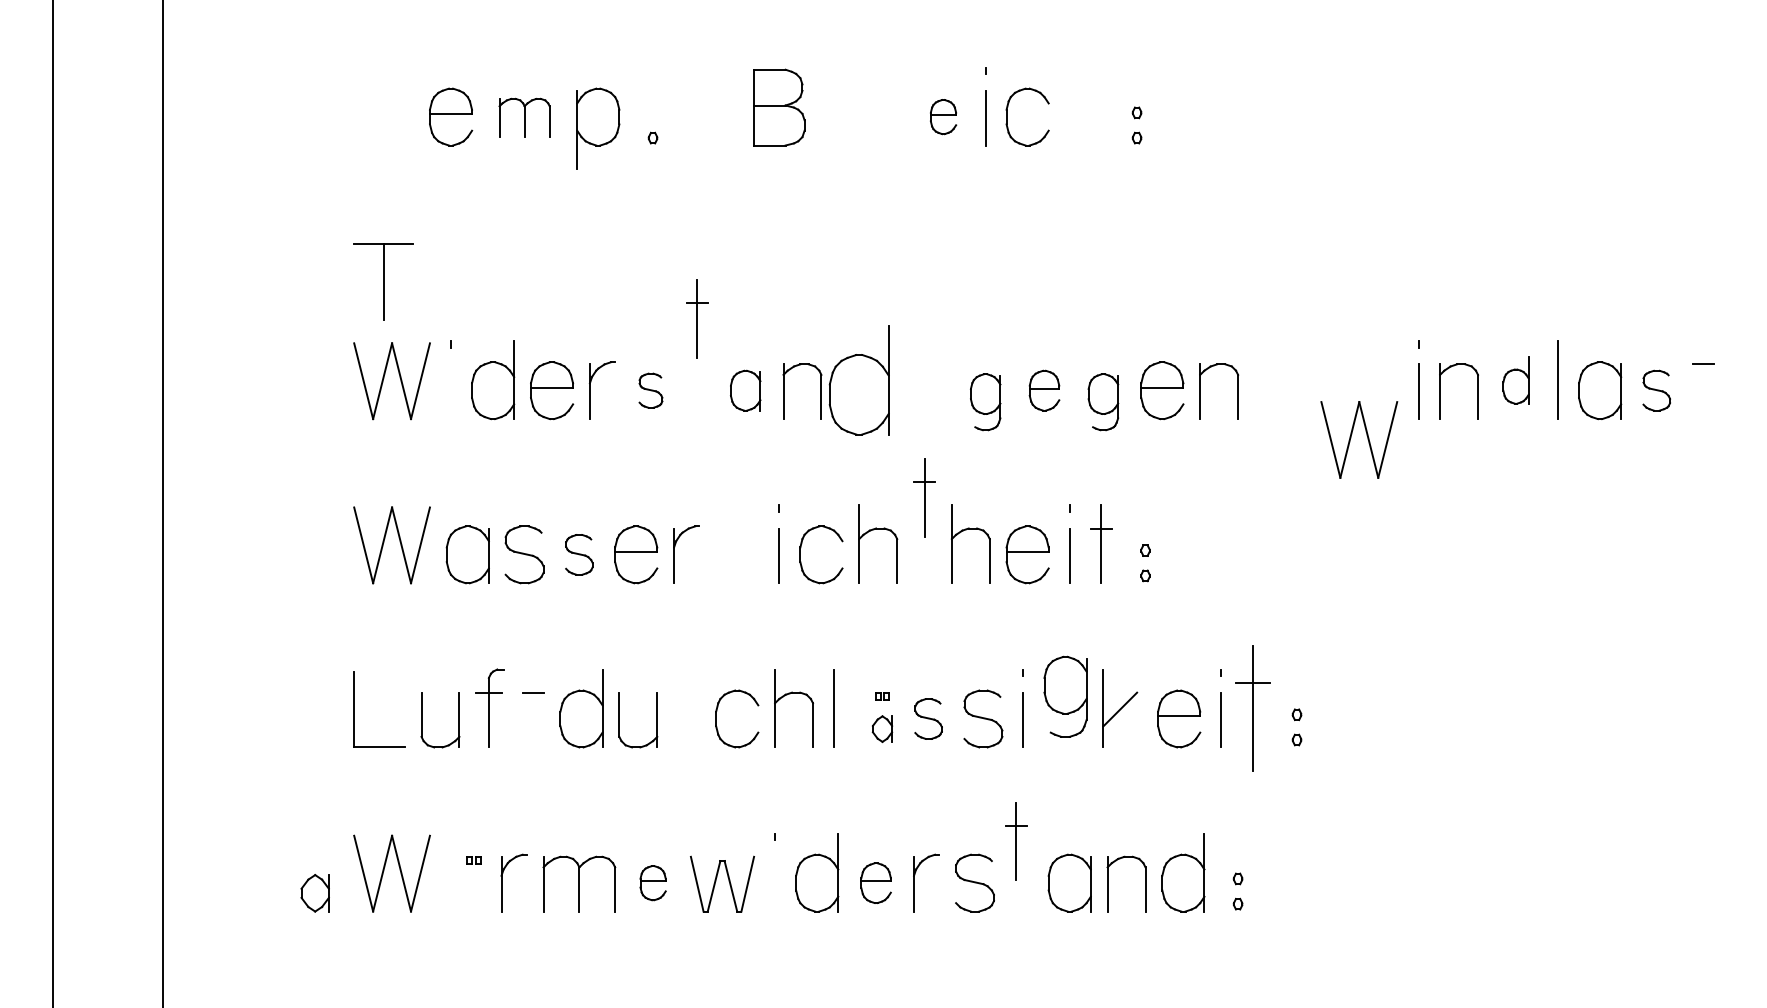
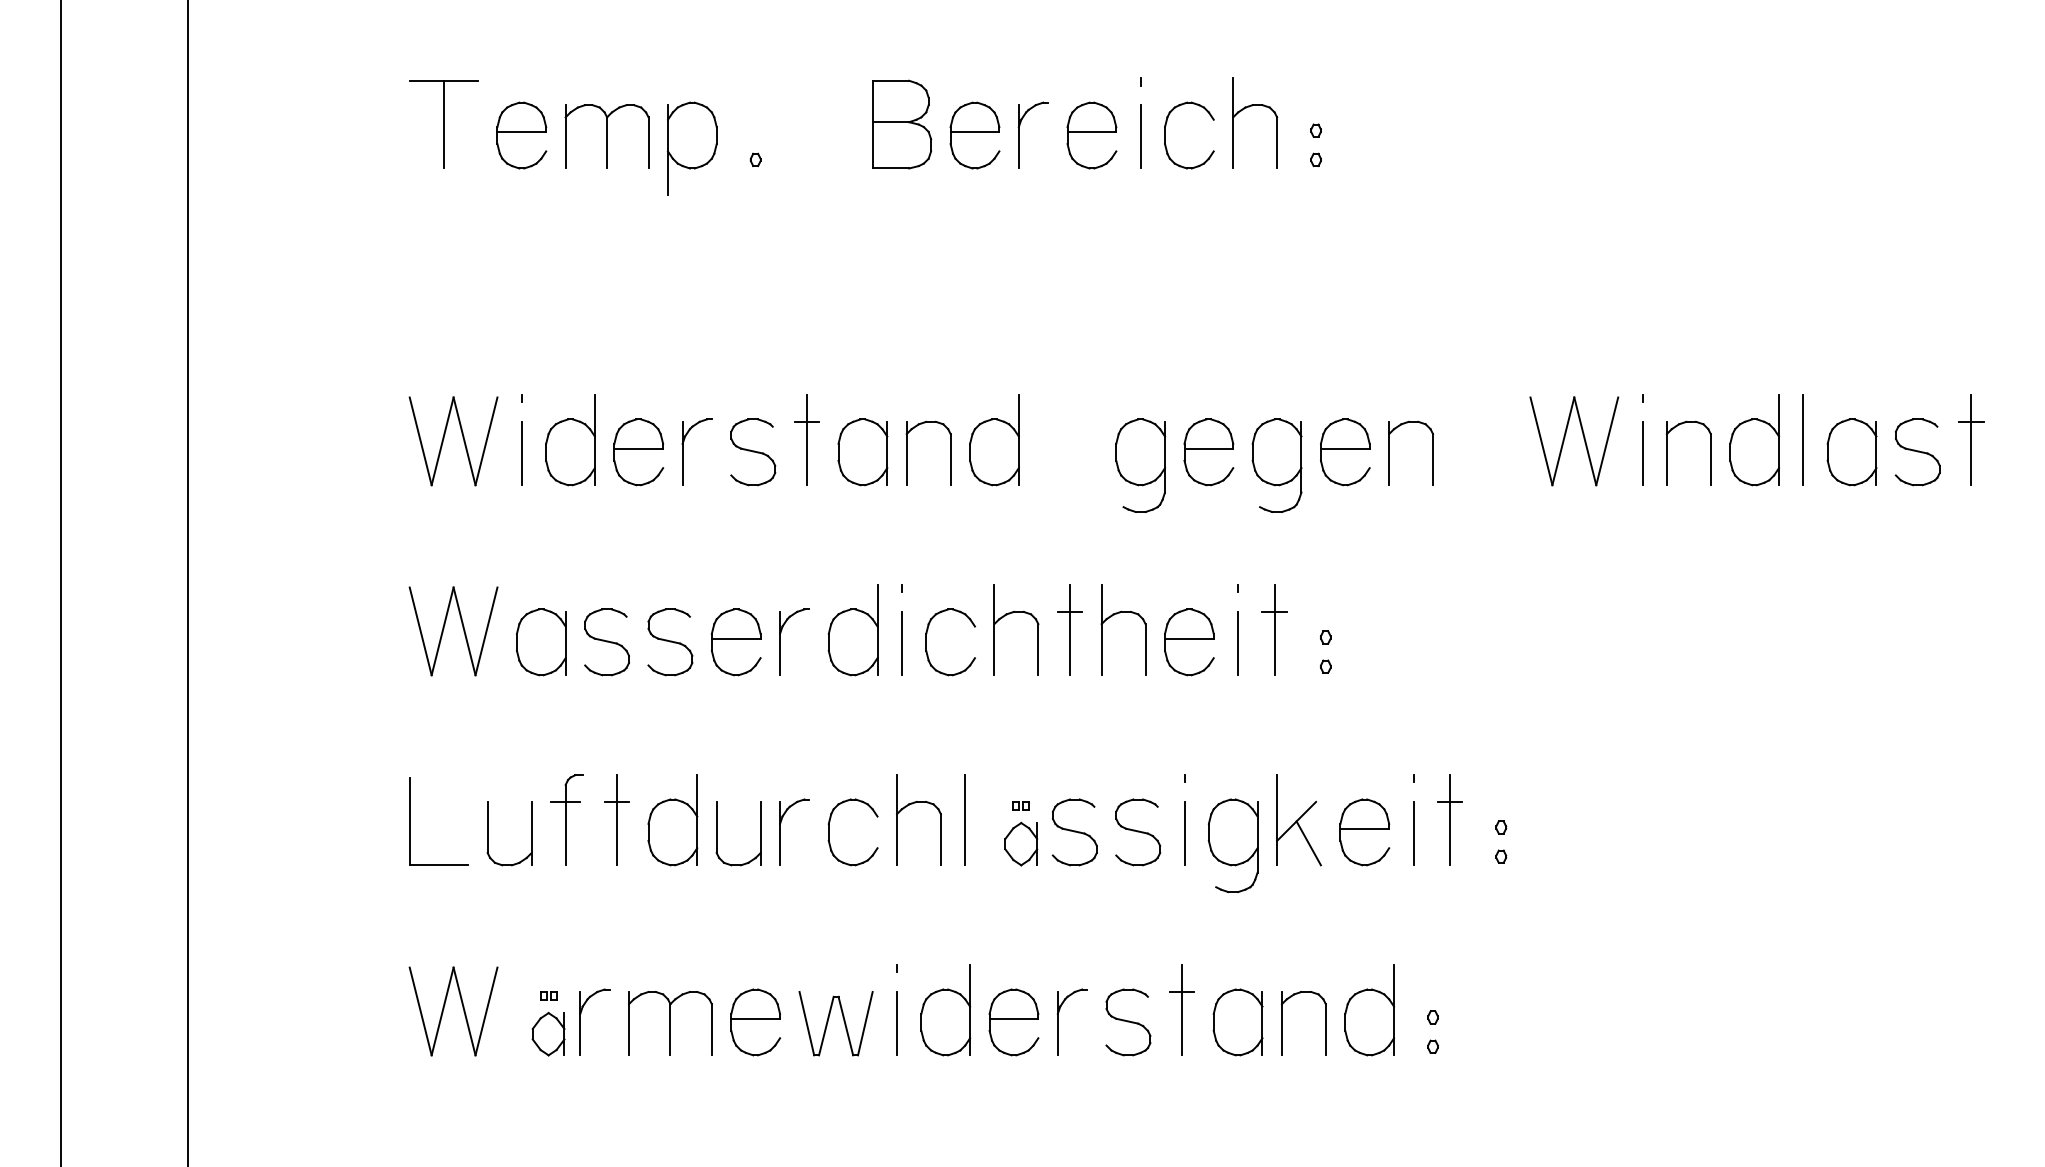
part: (1079, 92) -> (1249, 107), added
part: (880, 116) -> (1019, 134), added
part: (524, 117) -> (606, 136), size x1.43
part: (842, 117) -> (974, 135), added
part: (943, 117) -> (1091, 135), size x1.67
part: (383, 282) -> (443, 124), moved
part: (696, 318) -> (806, 439), moved
part: (859, 380) -> (994, 440), size x0.71
part: (1515, 380) -> (1754, 440), size x1.67
line: (1703, 380) -> (1971, 440), added
part: (651, 390) -> (753, 452), size x1.67
part: (745, 390) -> (862, 452), size x1.43
part: (1044, 390) -> (1208, 452), size x1.43
part: (1656, 390) -> (1917, 452), size x1.43
line: (450, 391) -> (521, 453), added
part: (985, 402) -> (1140, 465), size x1.43
part: (1102, 402) -> (1276, 465), size x1.43
part: (1367, 438) -> (1583, 439), moved
part: (924, 497) -> (1069, 629), moved
part: (736, 544) -> (852, 630), added
part: (579, 554) -> (670, 642), size x1.43
part: (1064, 696) -> (1232, 845), moved
part: (1252, 707) -> (1449, 819), size x0.62
line: (532, 708) -> (616, 820), added
part: (674, 718) -> (780, 831), added
part: (928, 719) -> (1074, 832), size x1.43
part: (882, 728) -> (1021, 843), size x1.43
line: (1130, 728) -> (1308, 843), added
part: (1015, 840) -> (1181, 1009), moved
part: (652, 883) -> (755, 1022), size x1.67
part: (875, 883) -> (1013, 1022), size x1.43
line: (775, 884) -> (897, 1023), added
part: (315, 892) -> (548, 1033), moved

